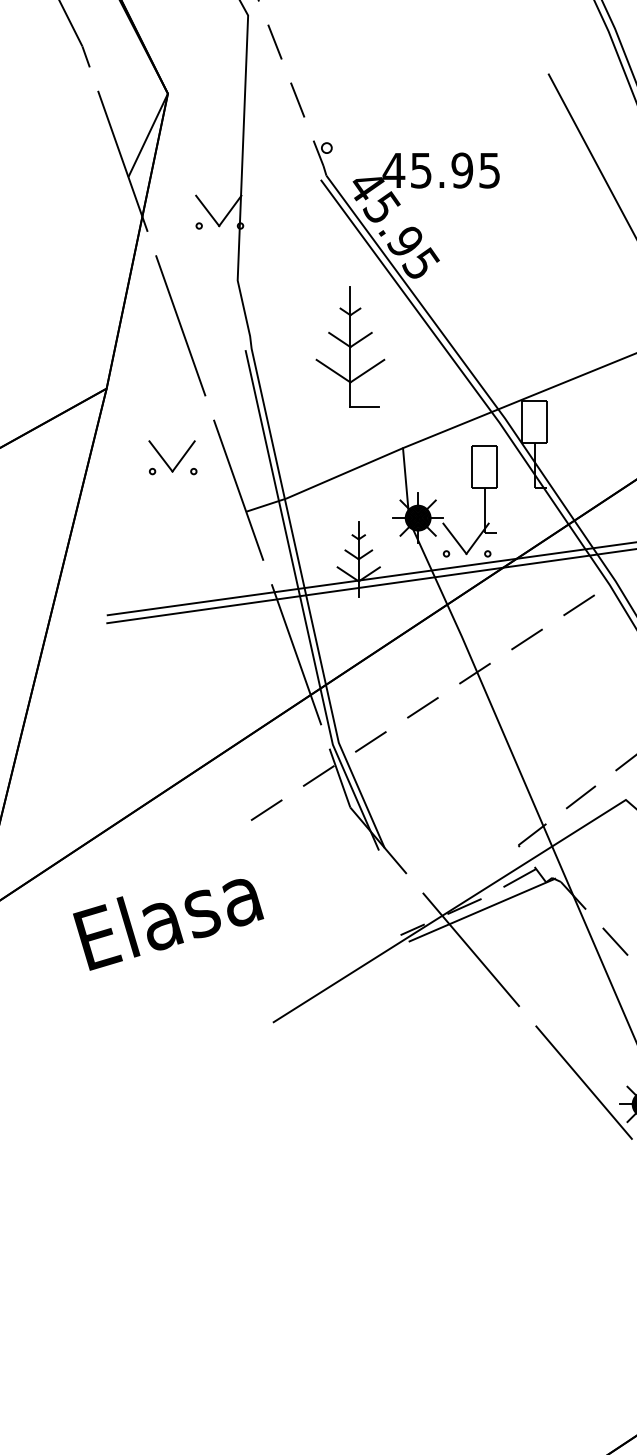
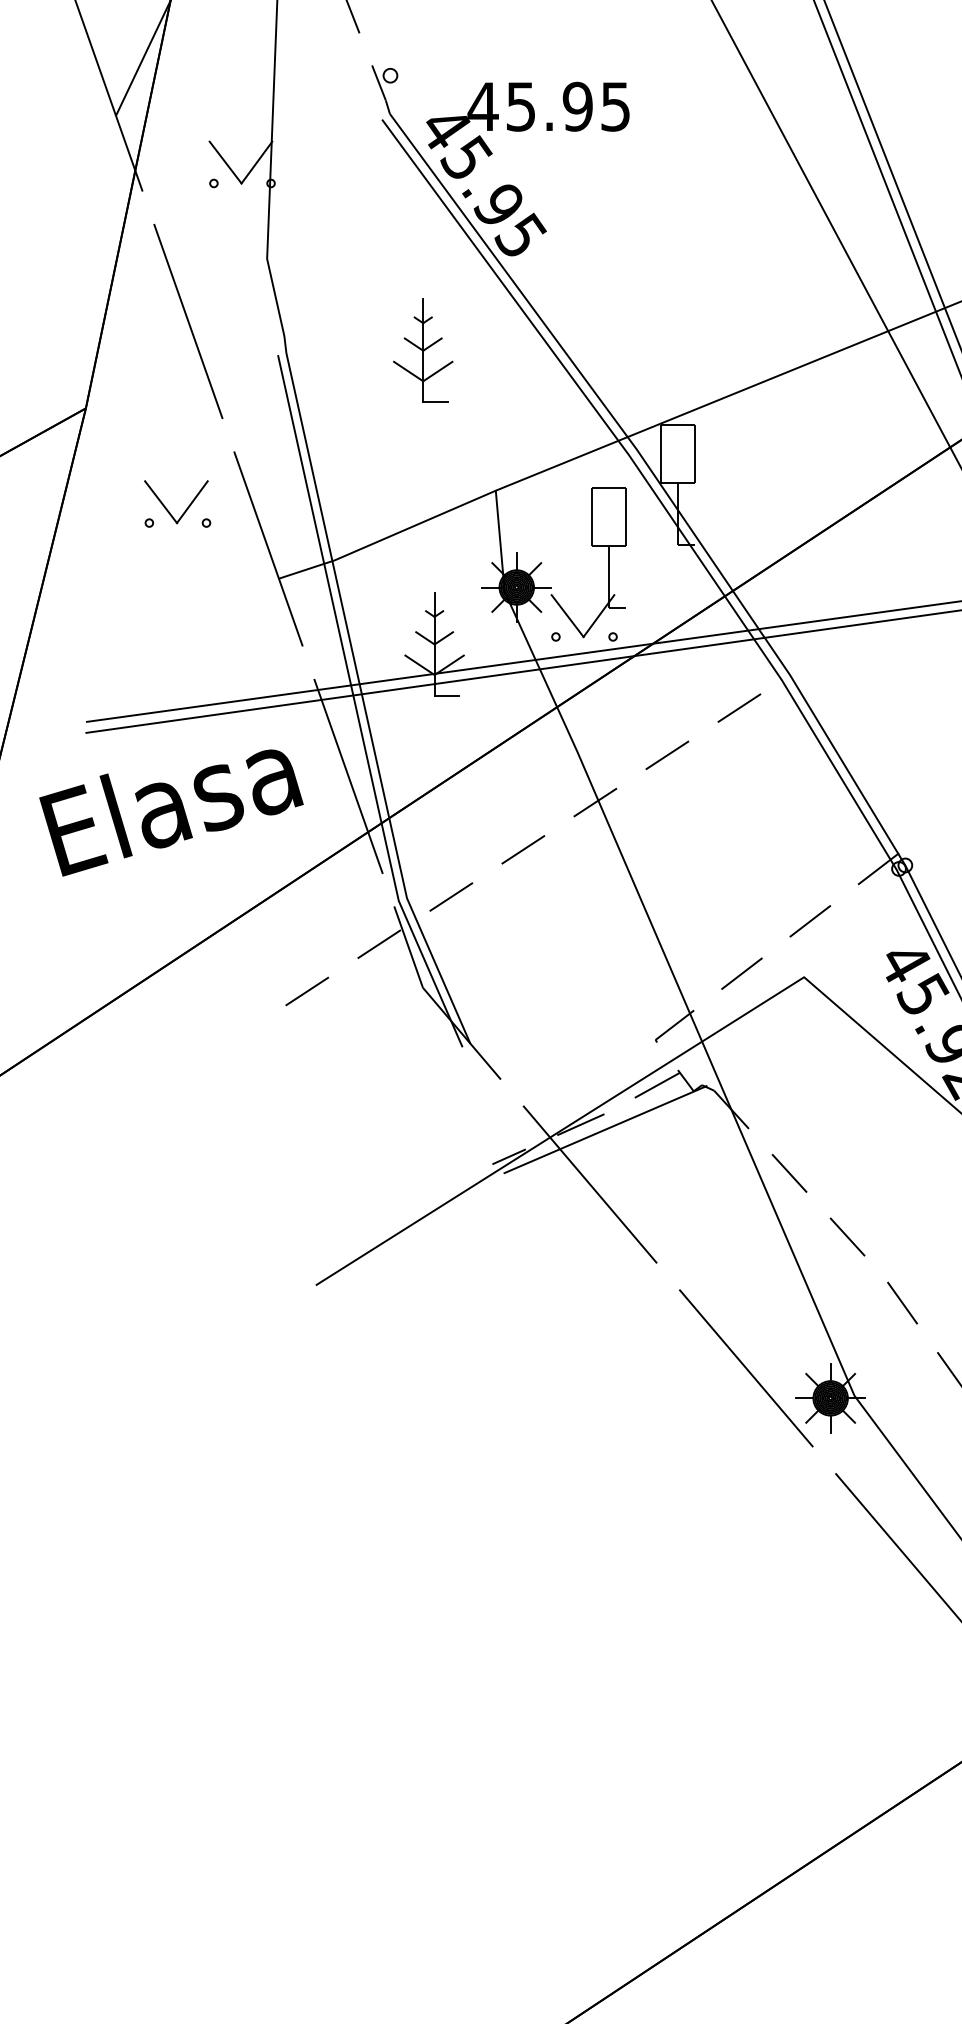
part: (350, 346) -> (423, 350), size x0.62
line: (367, 596) -> (446, 696), added
text: (168, 924) -> (171, 812), moved

